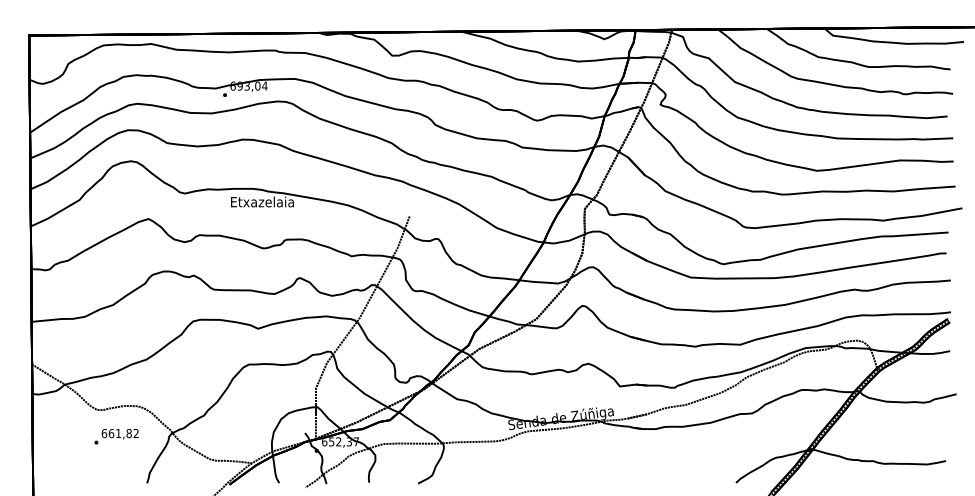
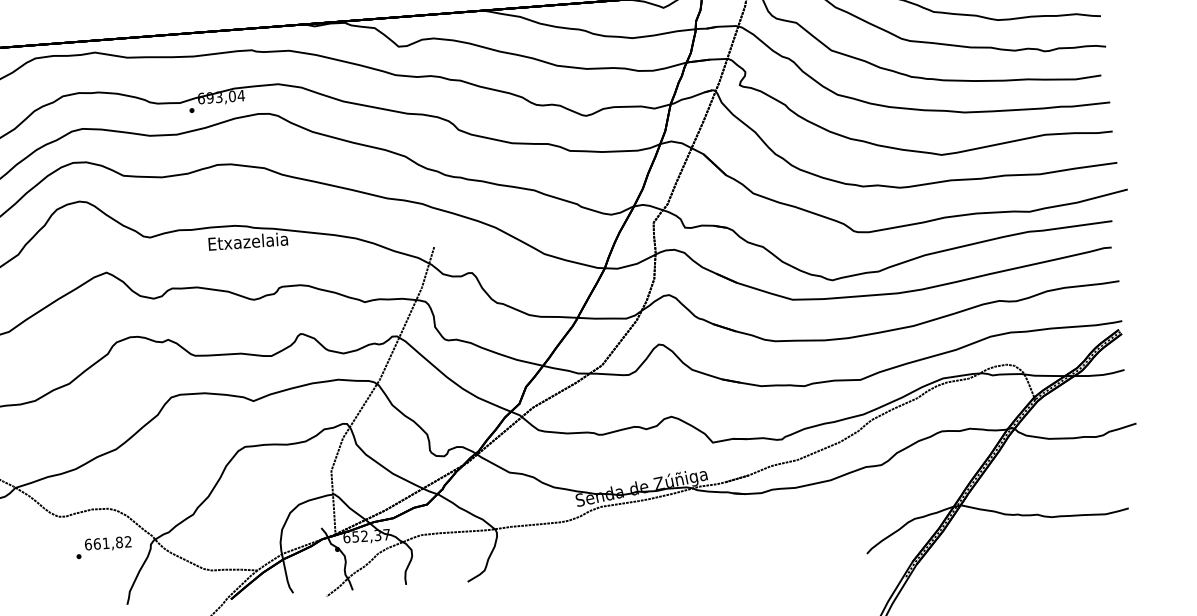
text: (116, 436) -> (103, 547), moved

